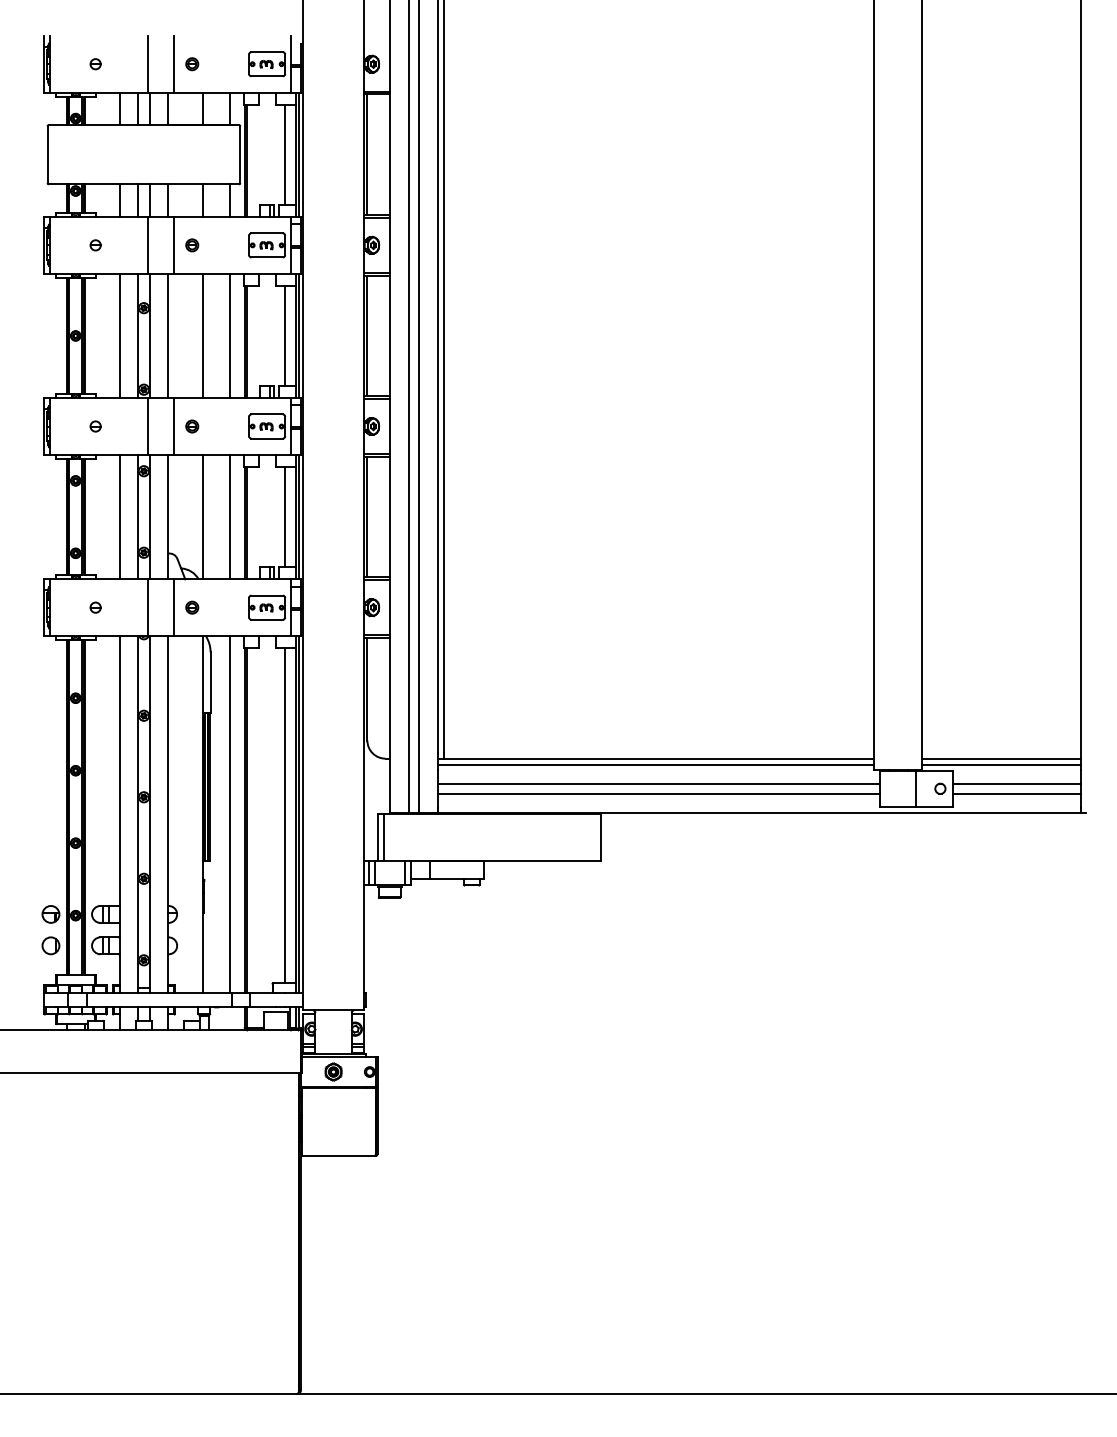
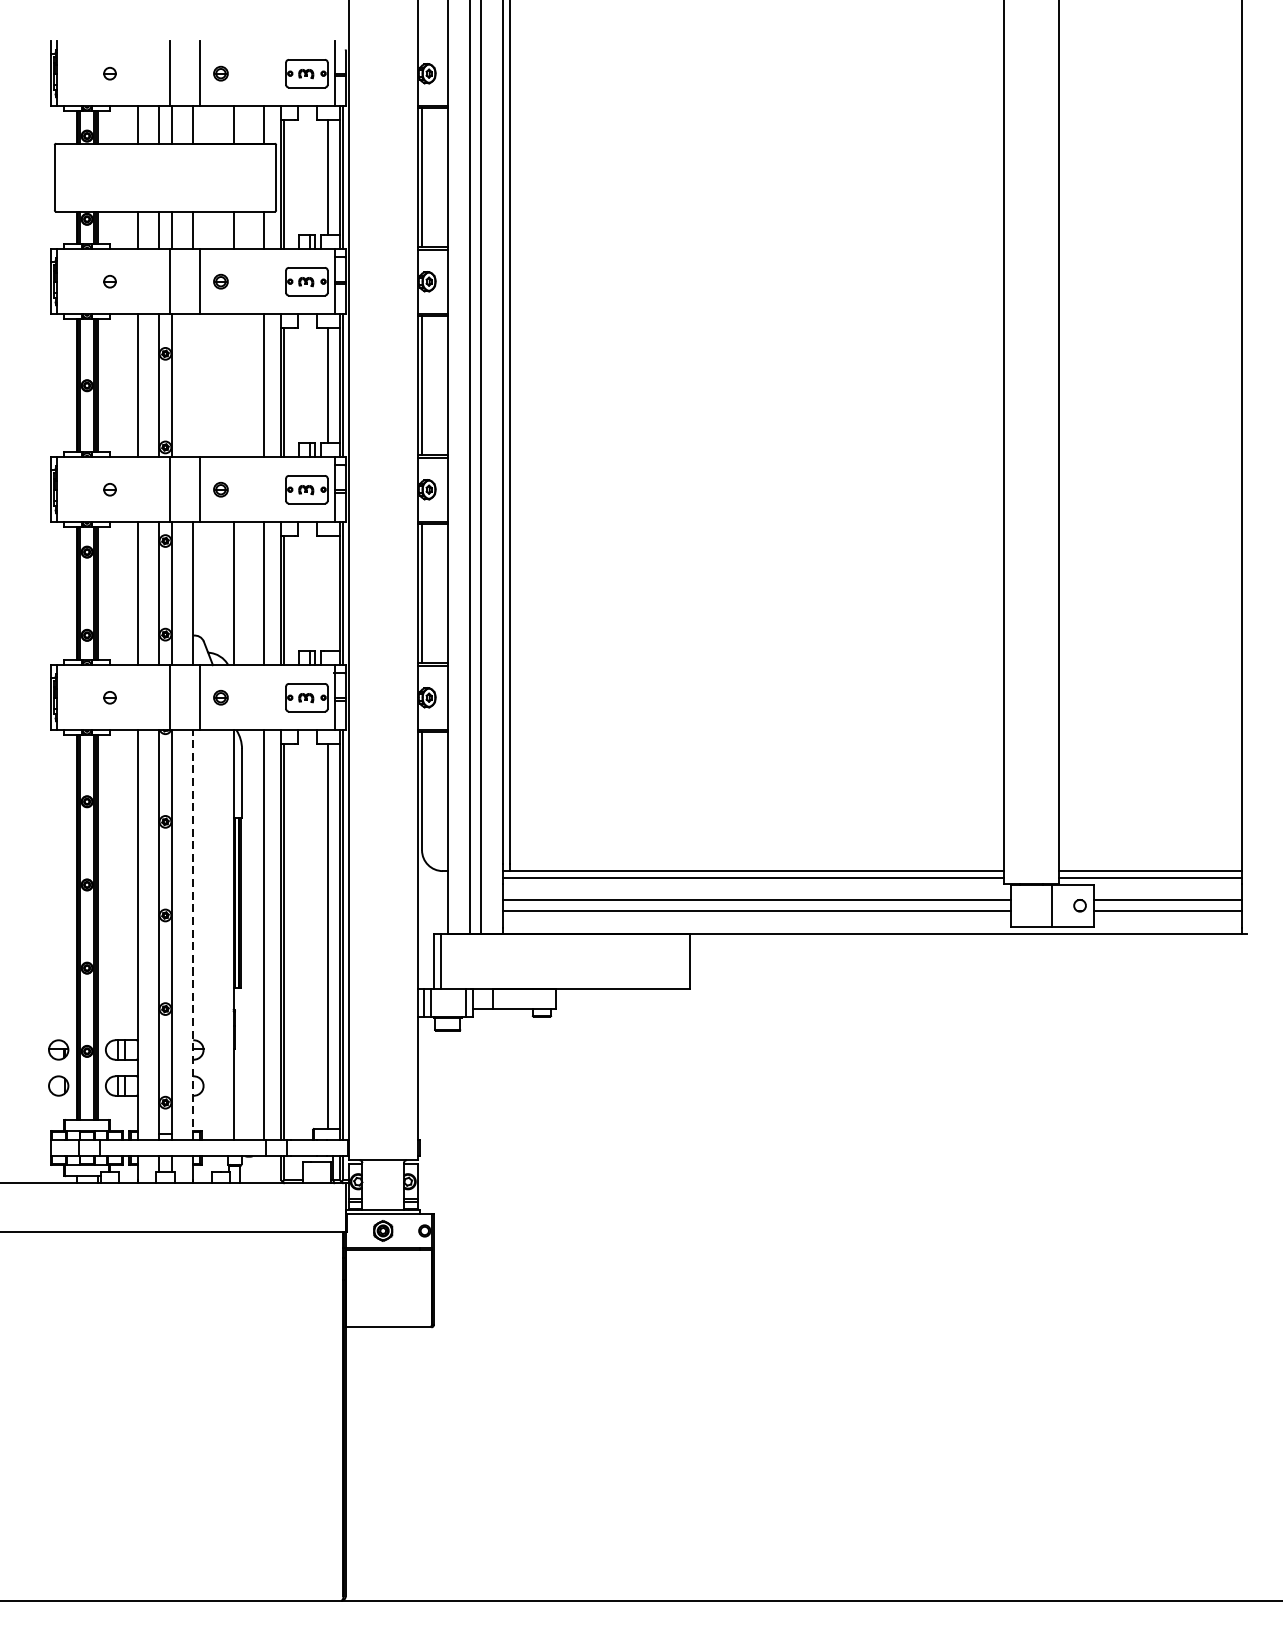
line: (168, 335) -> (193, 385), removed
line: (203, 335) -> (233, 385), removed
line: (285, 517) -> (328, 594), removed
line: (168, 813) -> (193, 934), solid -> dashed

